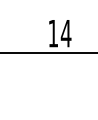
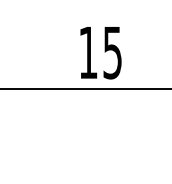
text: (65, 33) -> (111, 52), 14 -> 15

